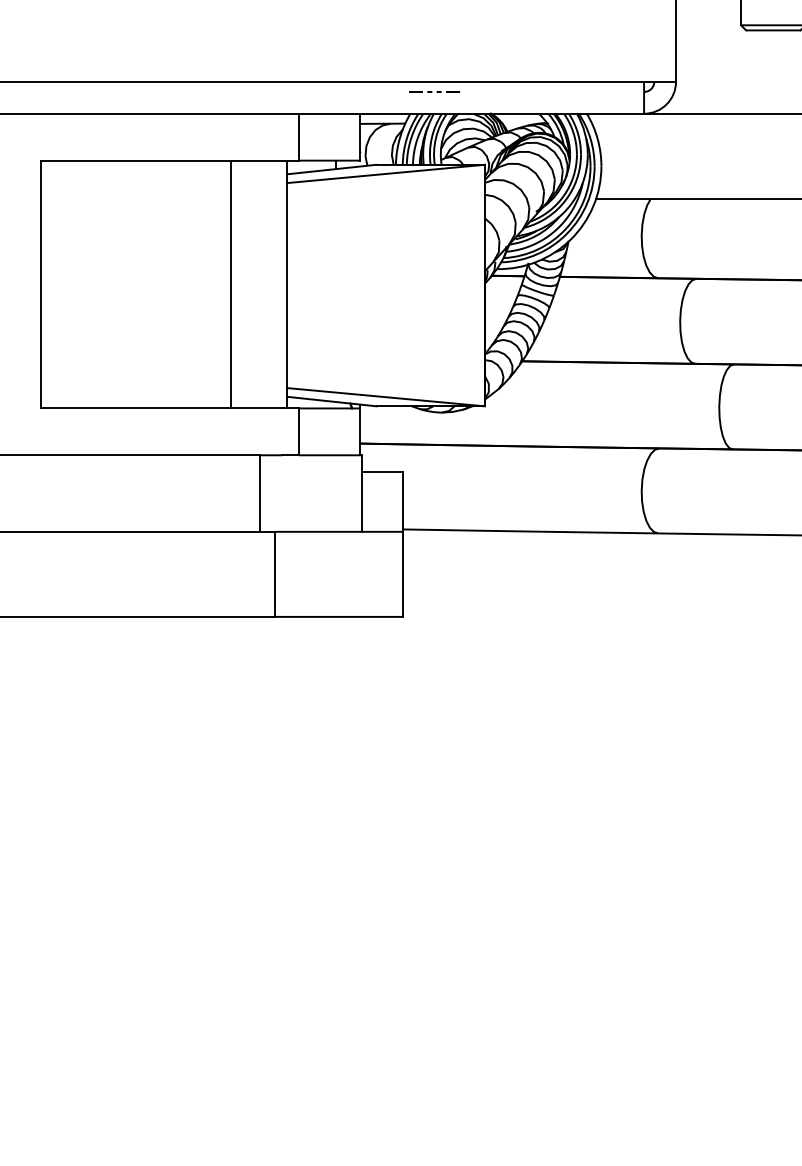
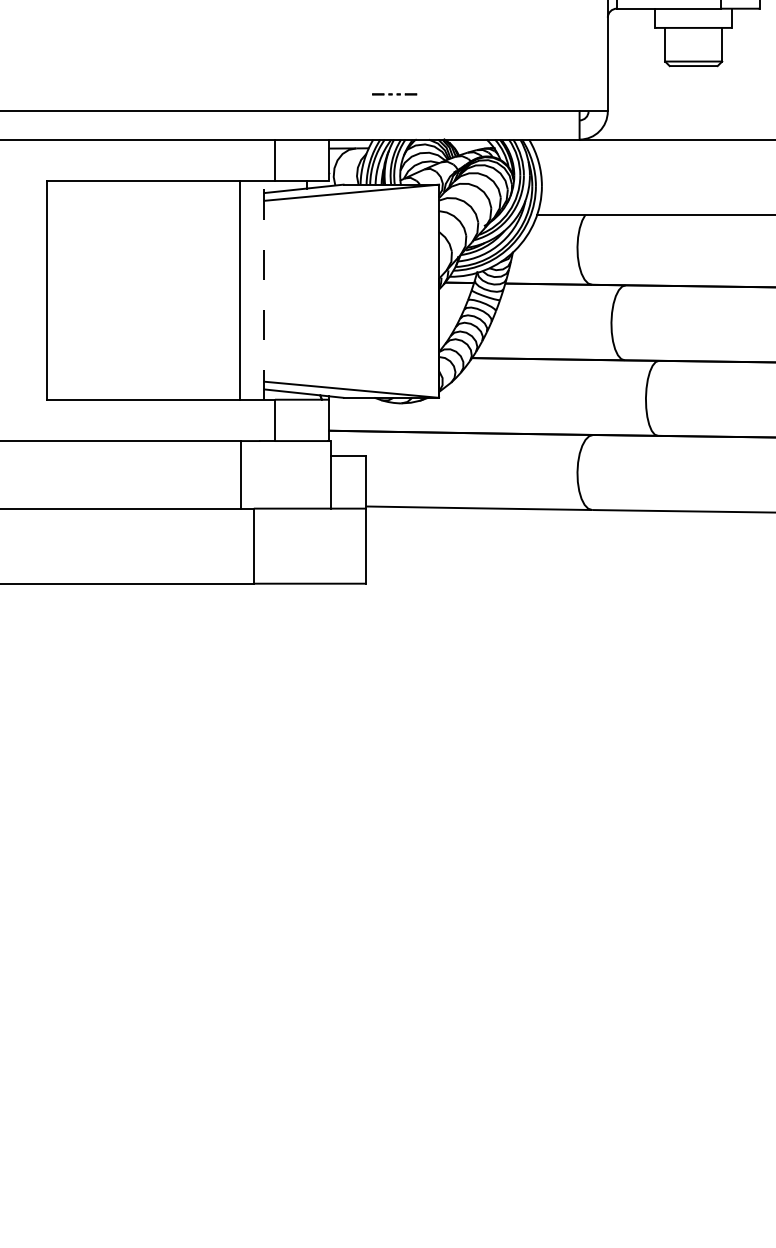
line: (432, 92) -> (392, 94), moved
line: (287, 283) -> (264, 289), solid -> dashed
line: (231, 284) -> (240, 290), moved

